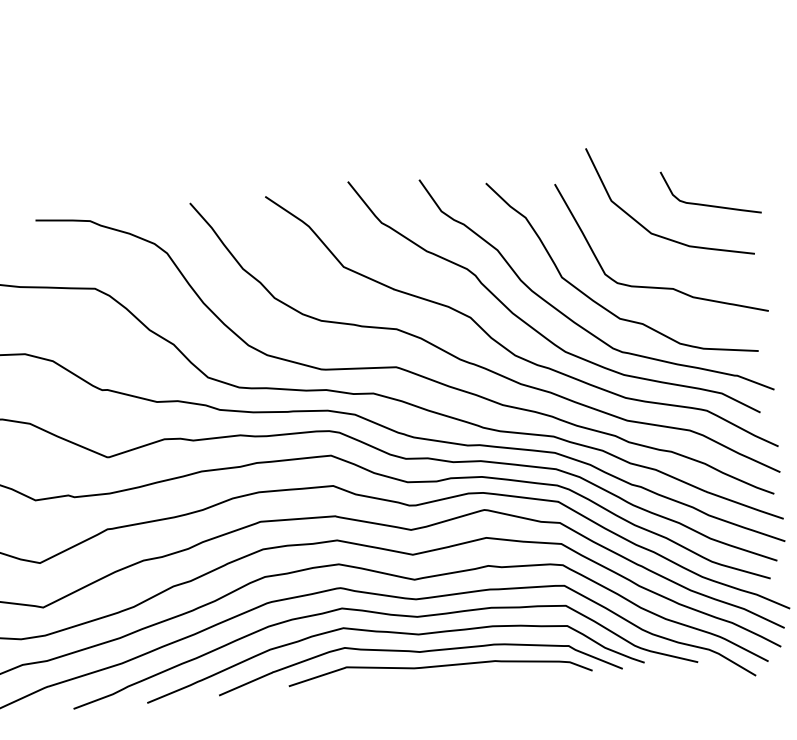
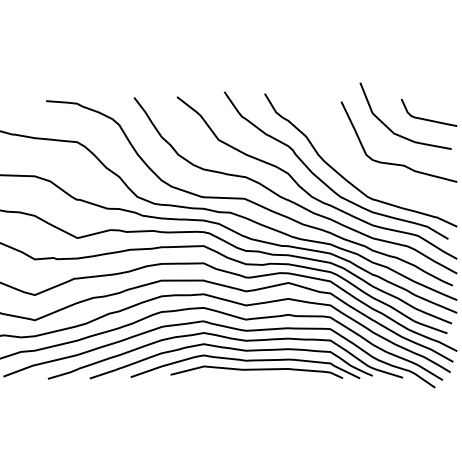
curve: (602, 304) -> (363, 171), removed

